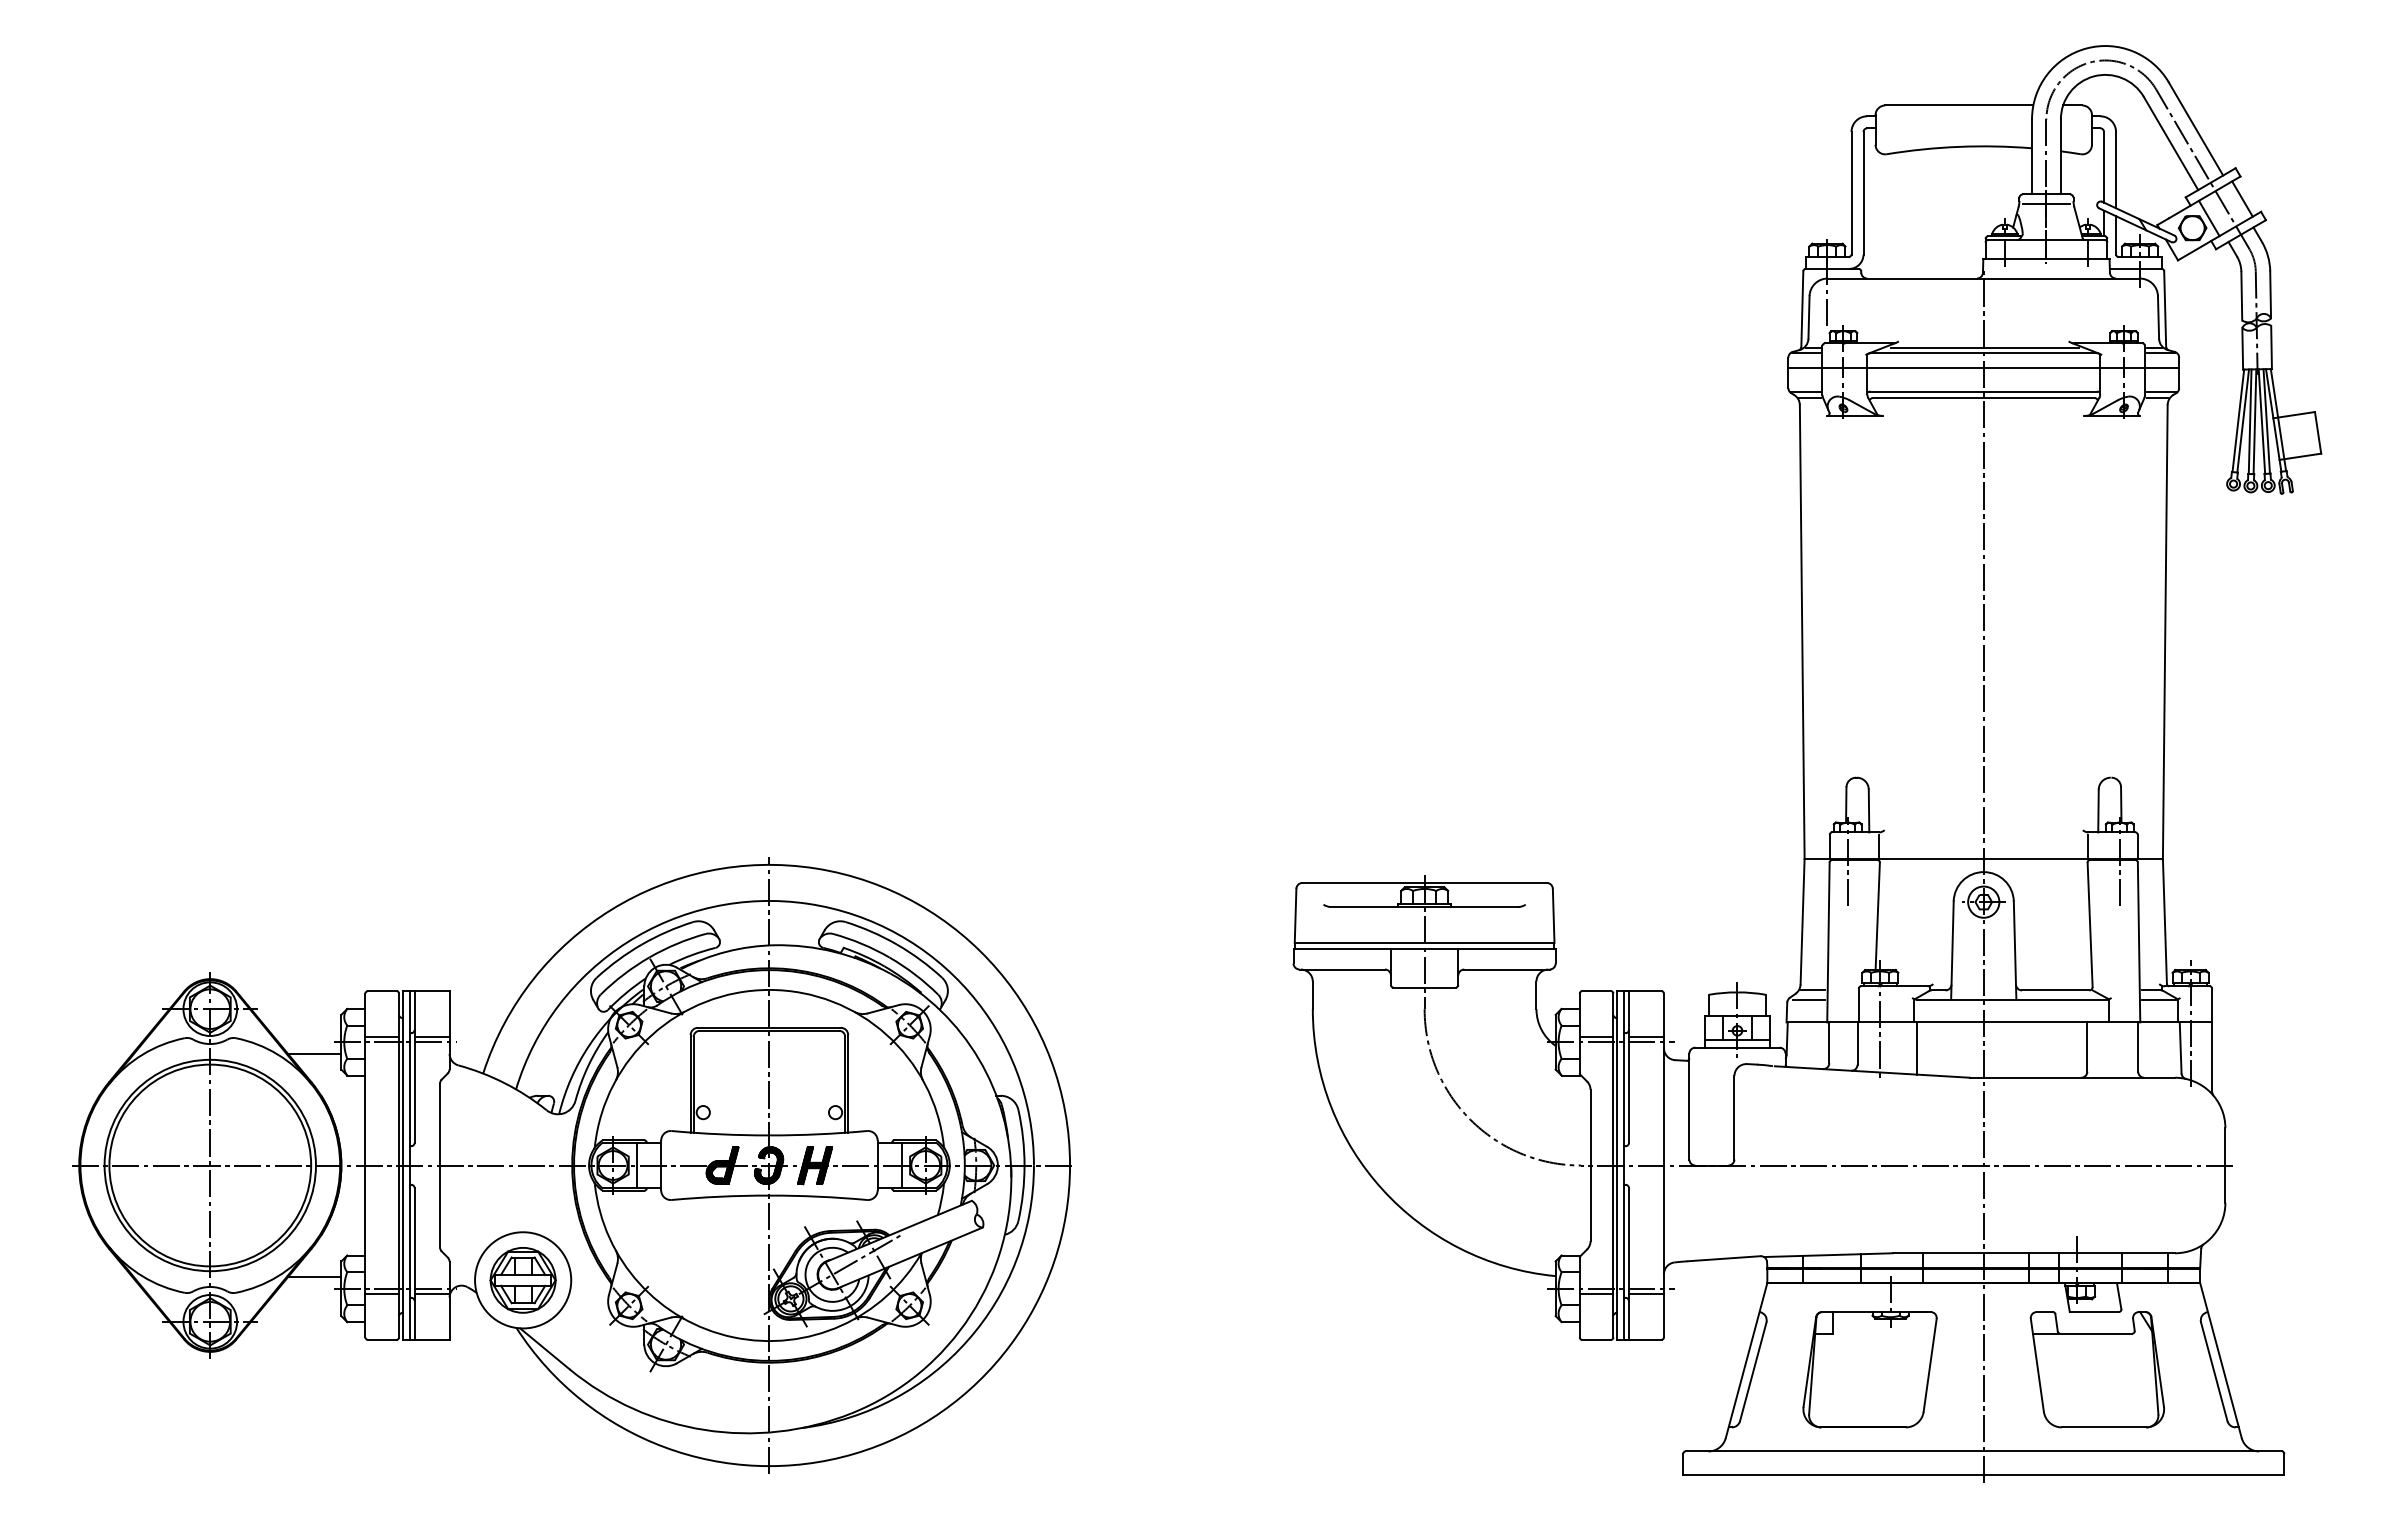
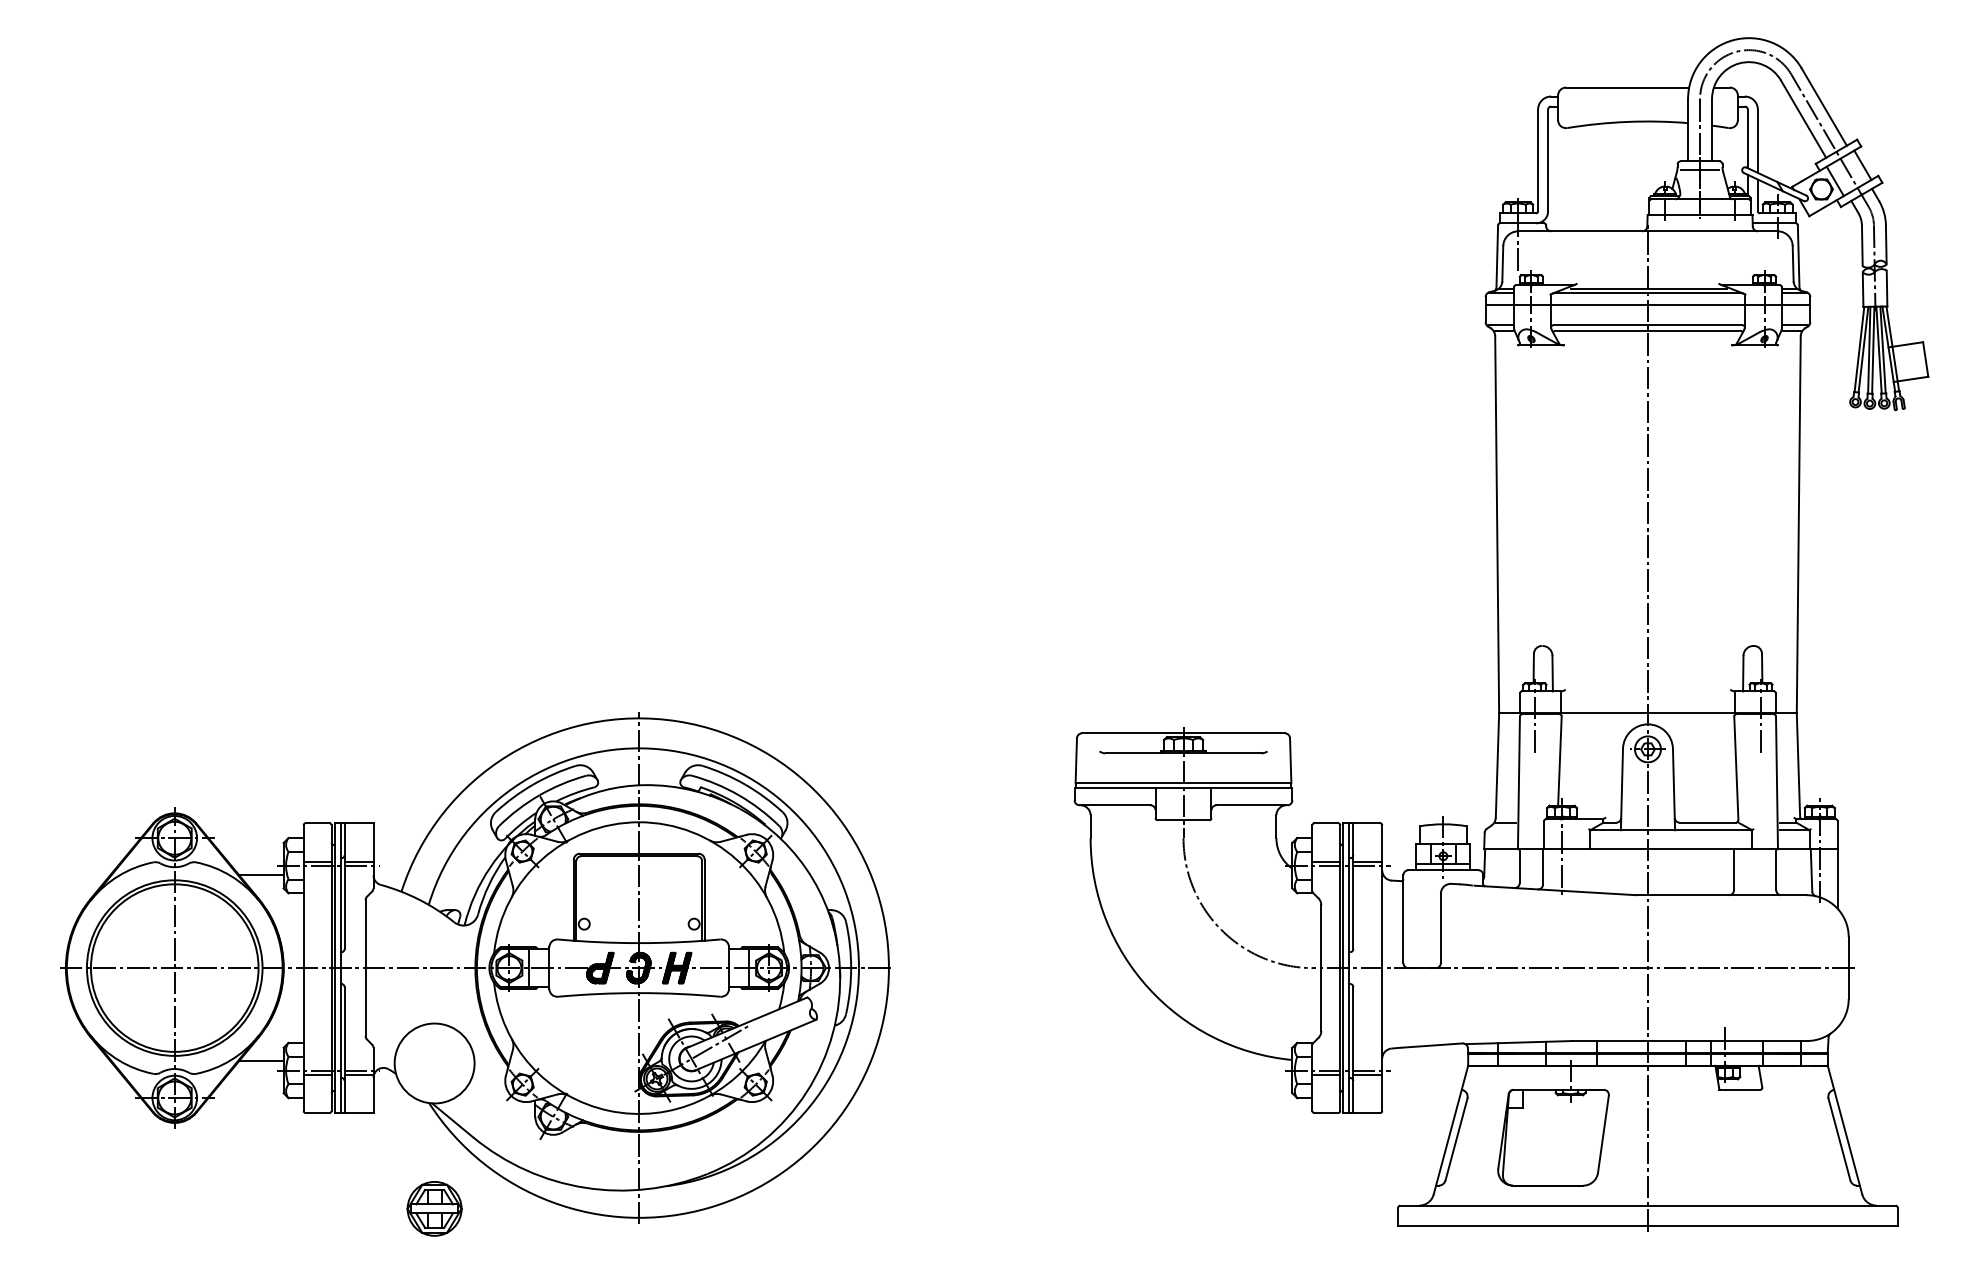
line: (1808, 999) -> (1502, 830), removed
line: (1917, 1048) -> (1592, 870), removed
part: (522, 1280) -> (434, 1209), moved
part: (2096, 1369) -> (1741, 1137), removed

